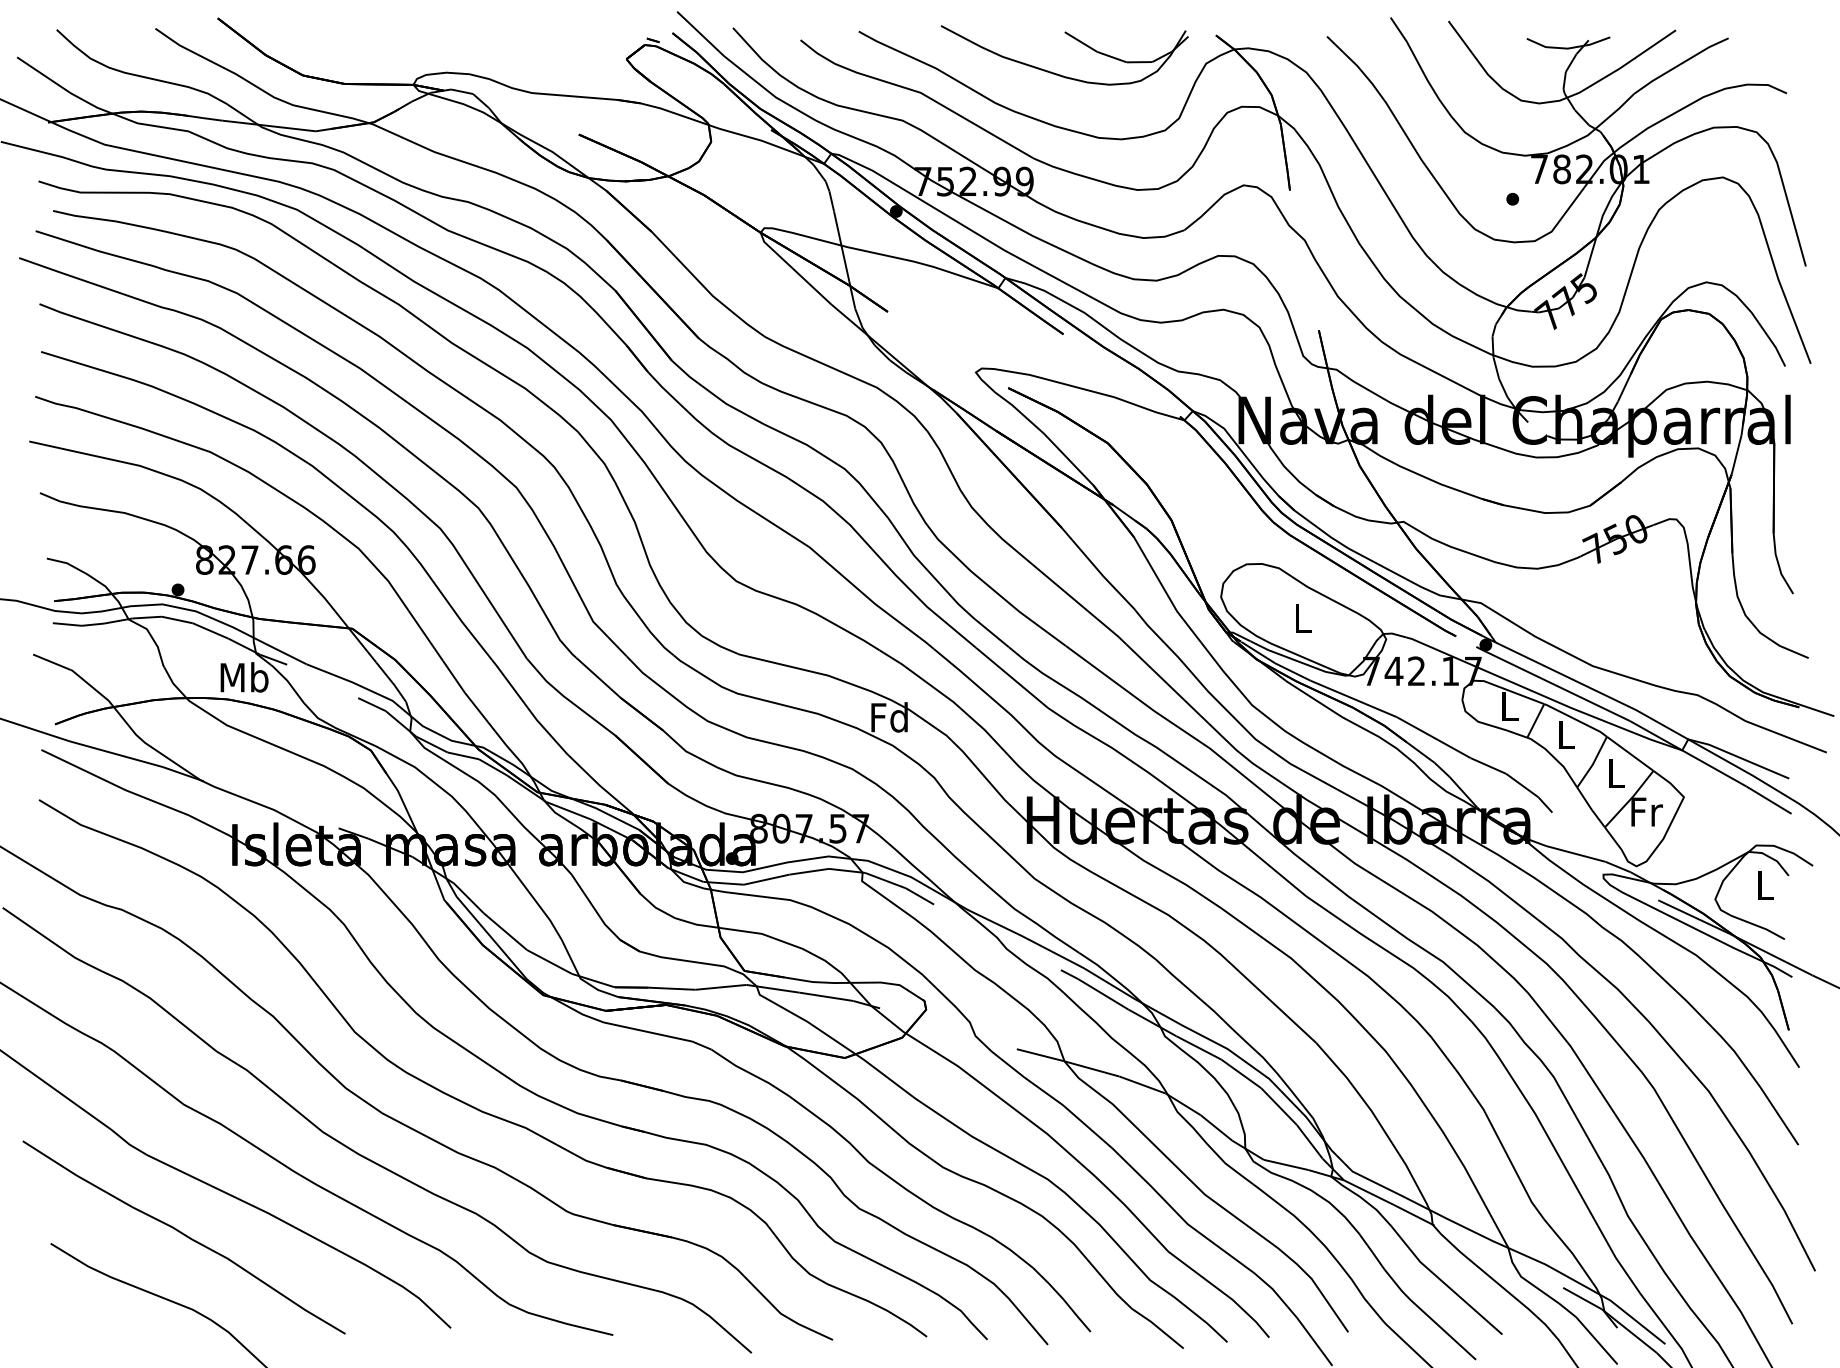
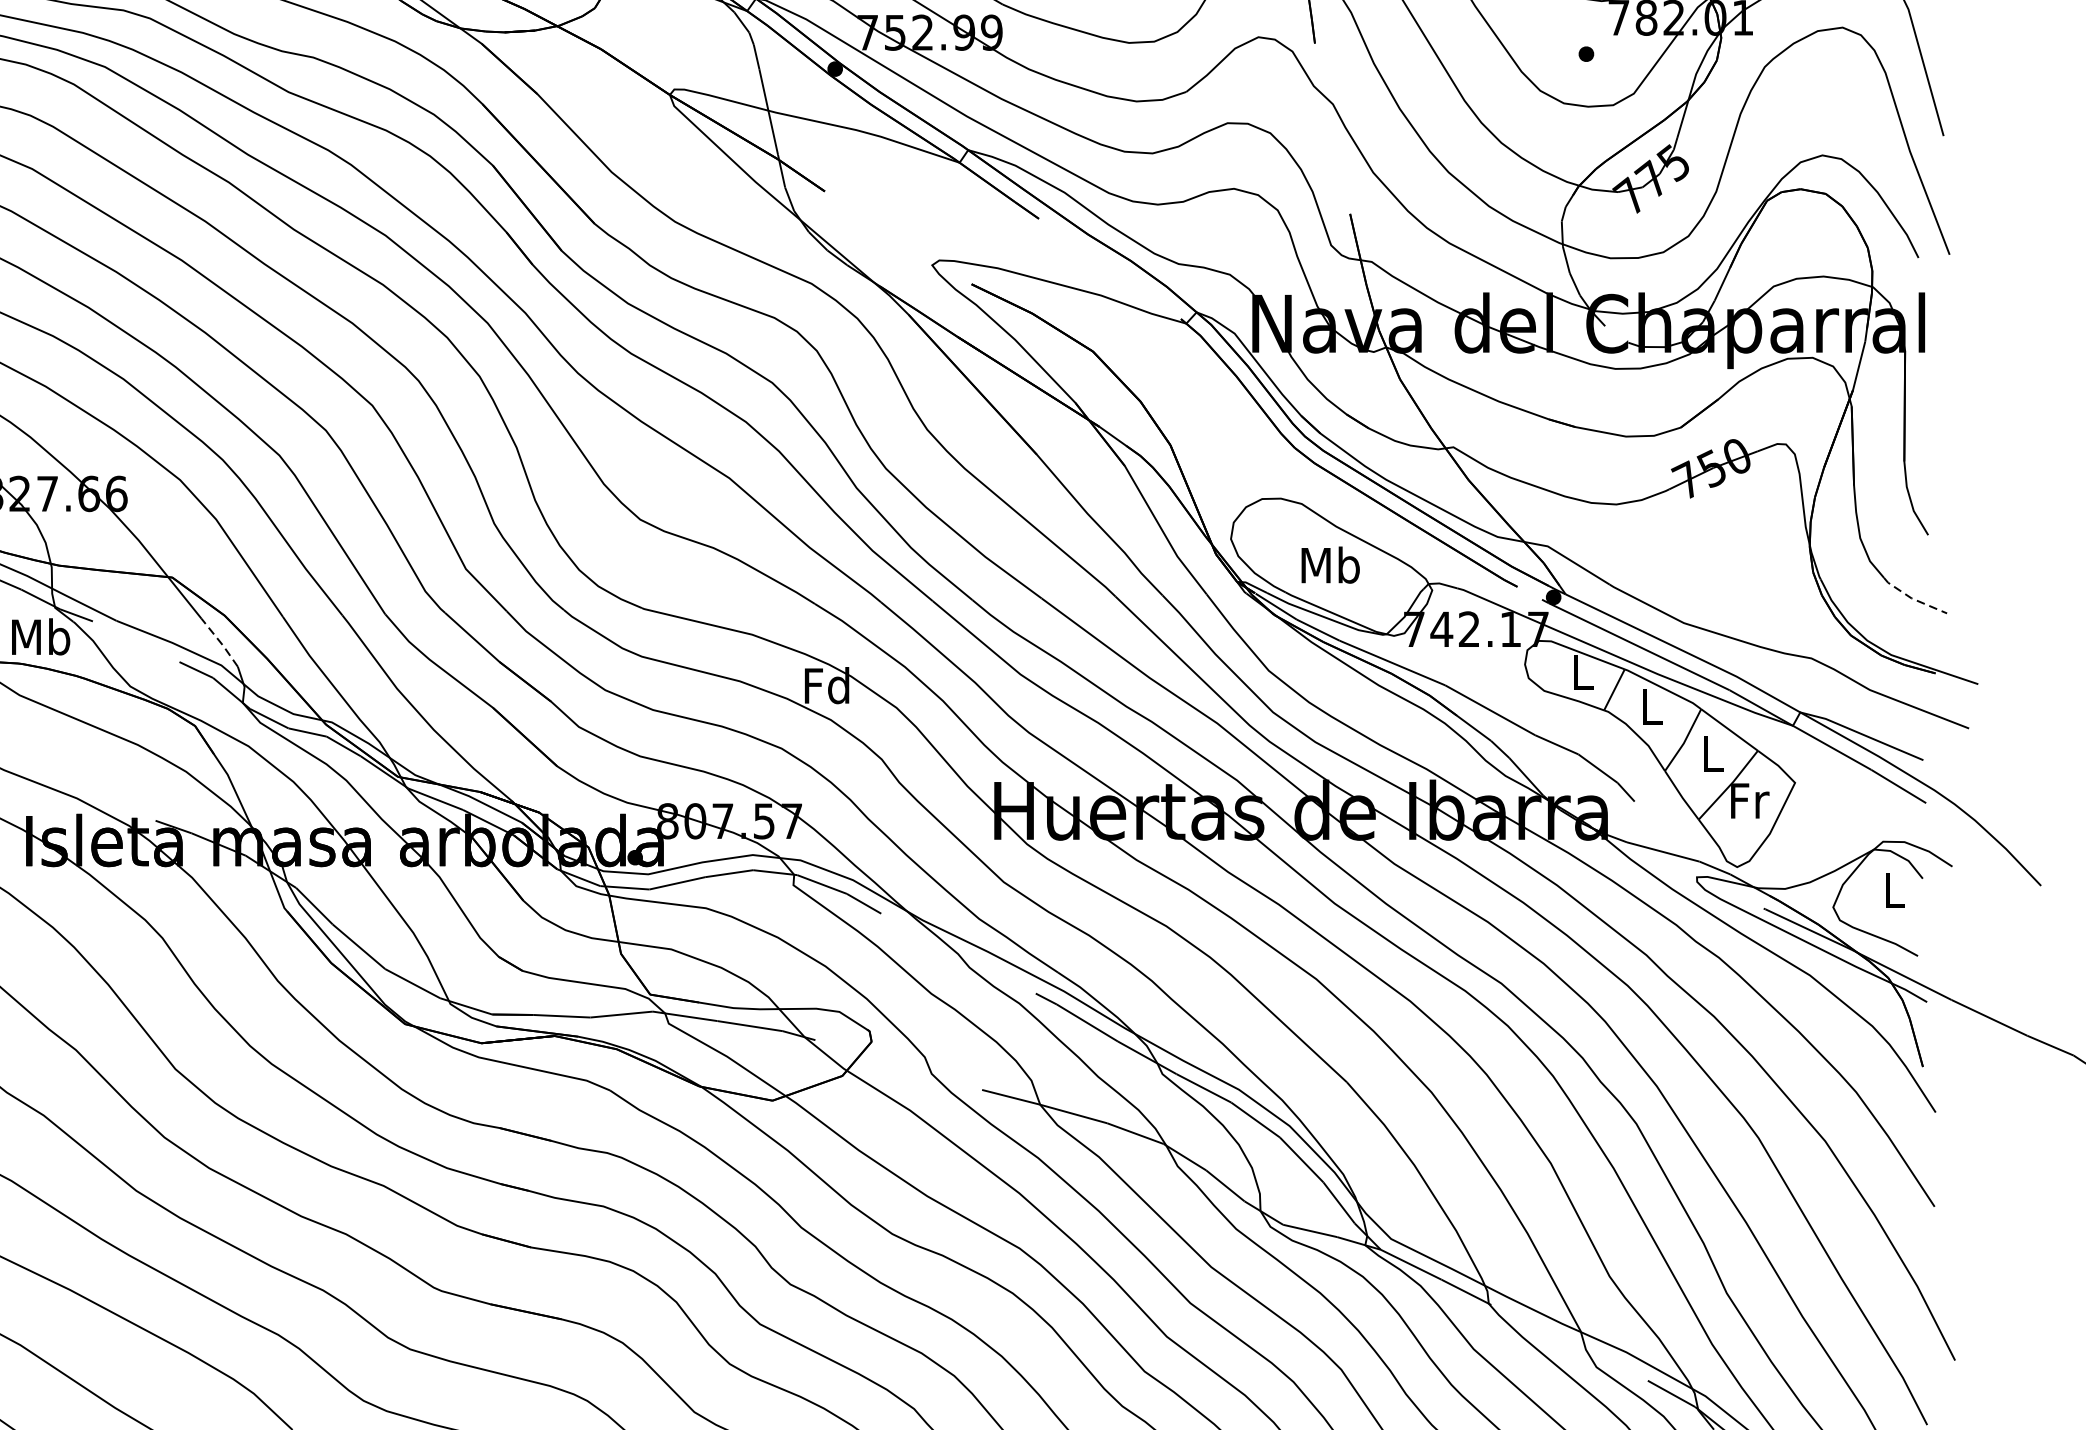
text: (1302, 618) -> (1330, 565), L -> Mb
line: (1779, 645) -> (1911, 597), solid -> dashed
line: (391, 681) -> (220, 641), solid -> dashed

